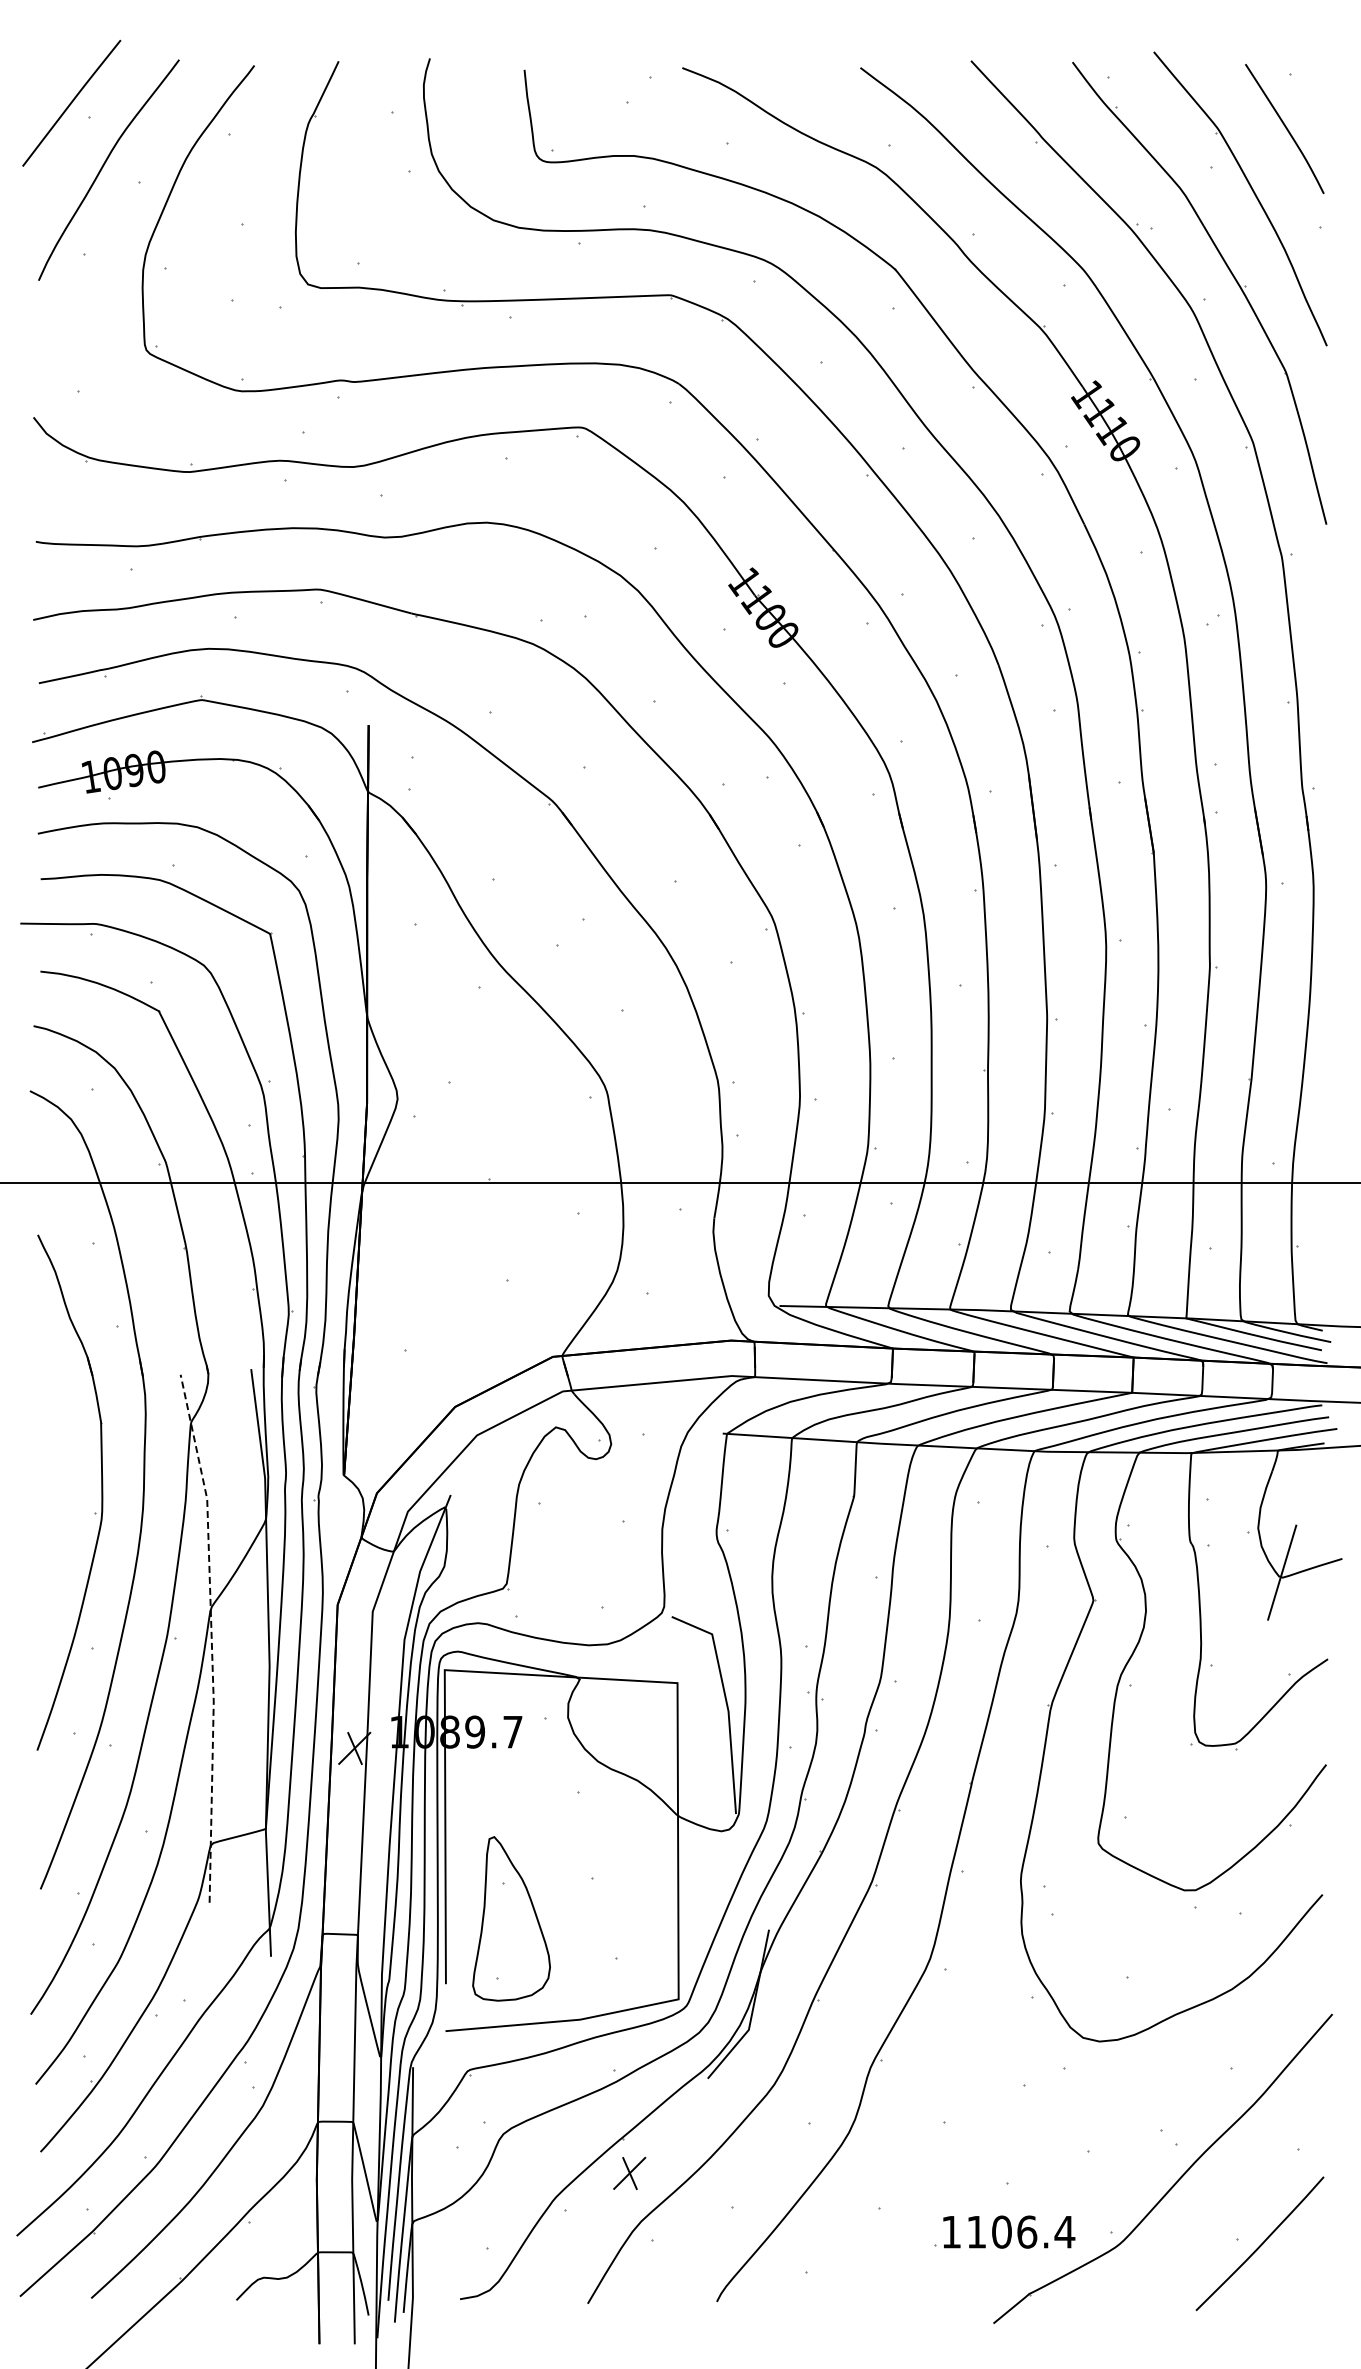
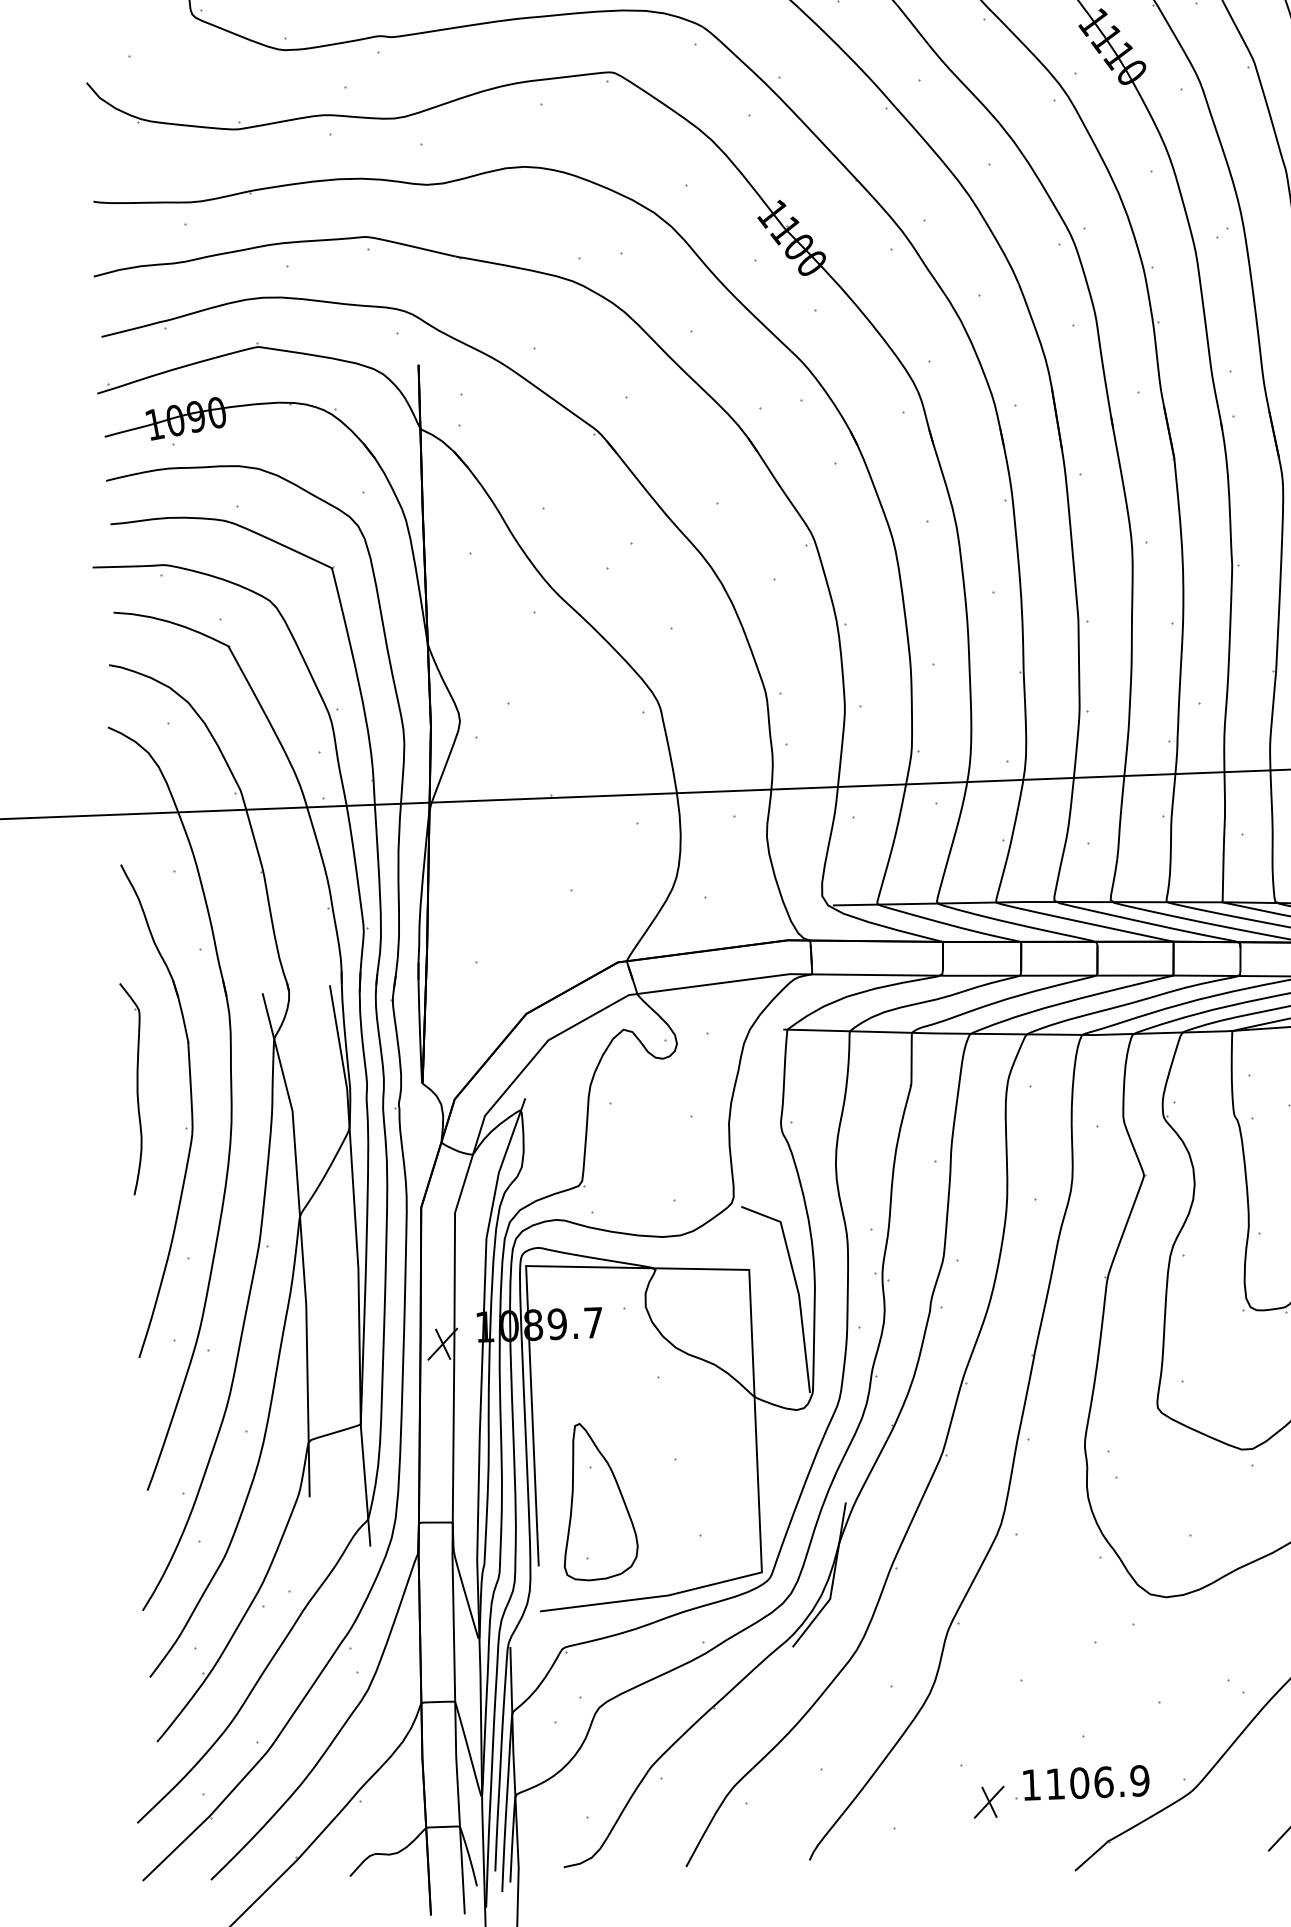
part: (41, 1469) -> (132, 1088), added
line: (211, 1637) -> (301, 1243), dashed -> solid
part: (629, 2172) -> (988, 1801), moved
text: (1064, 2231) -> (1139, 1780), 1106.4 -> 1106.9

